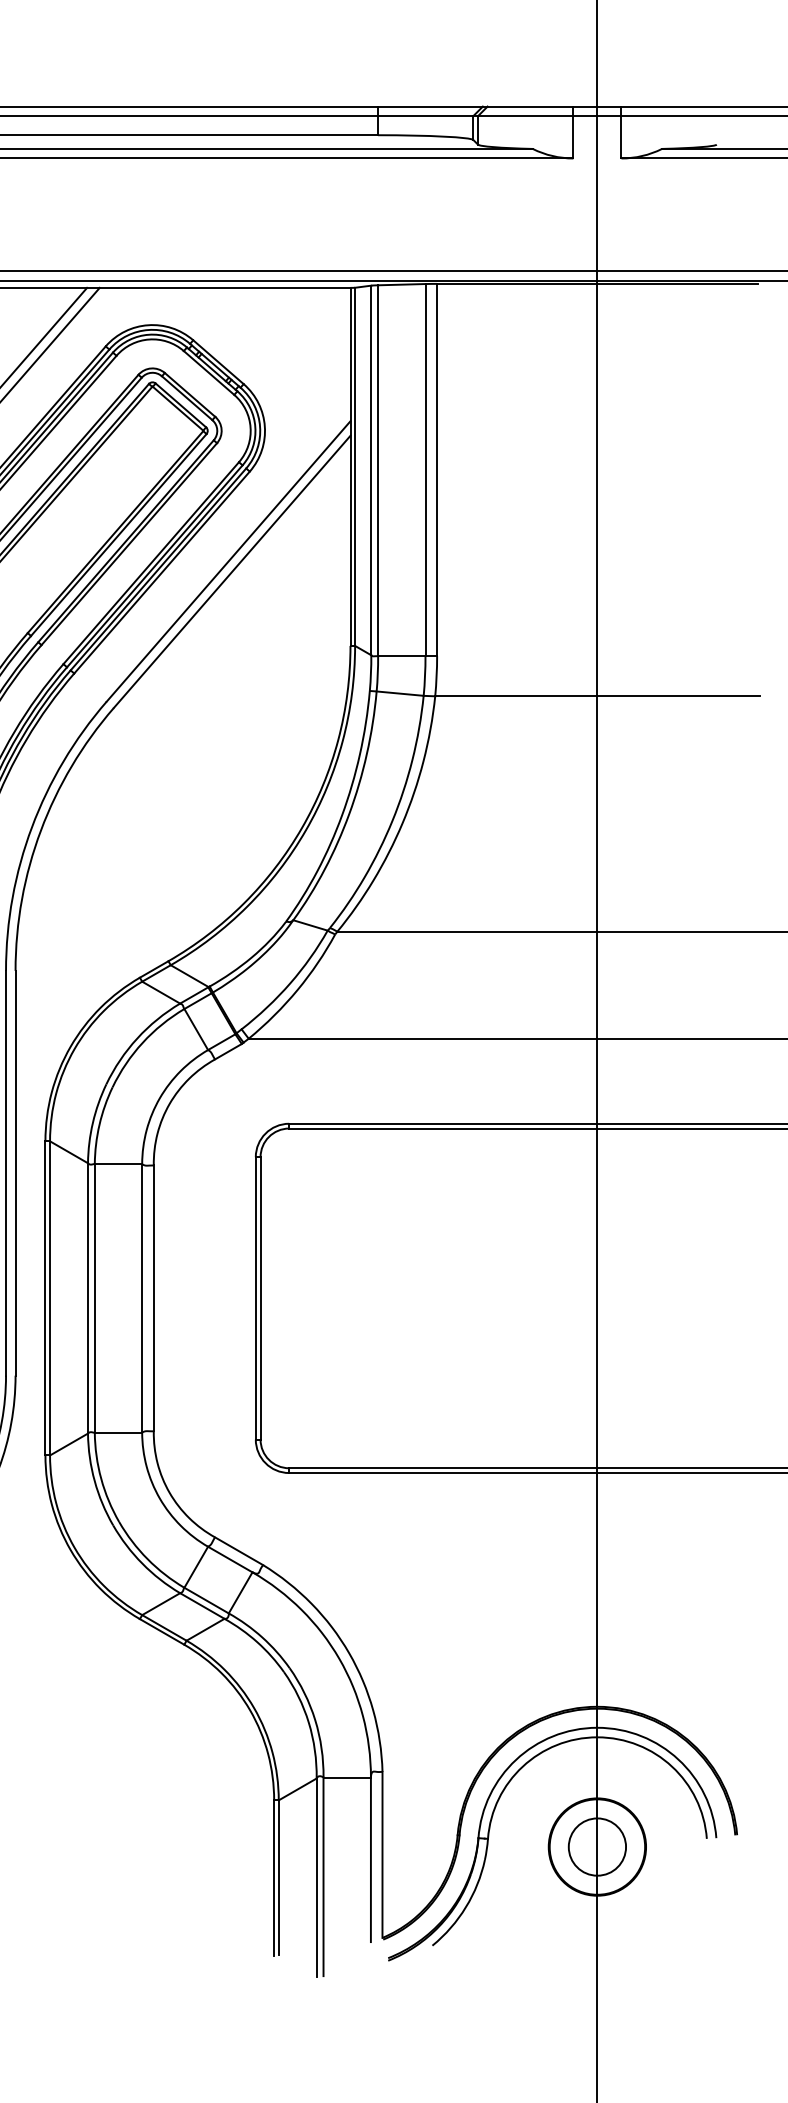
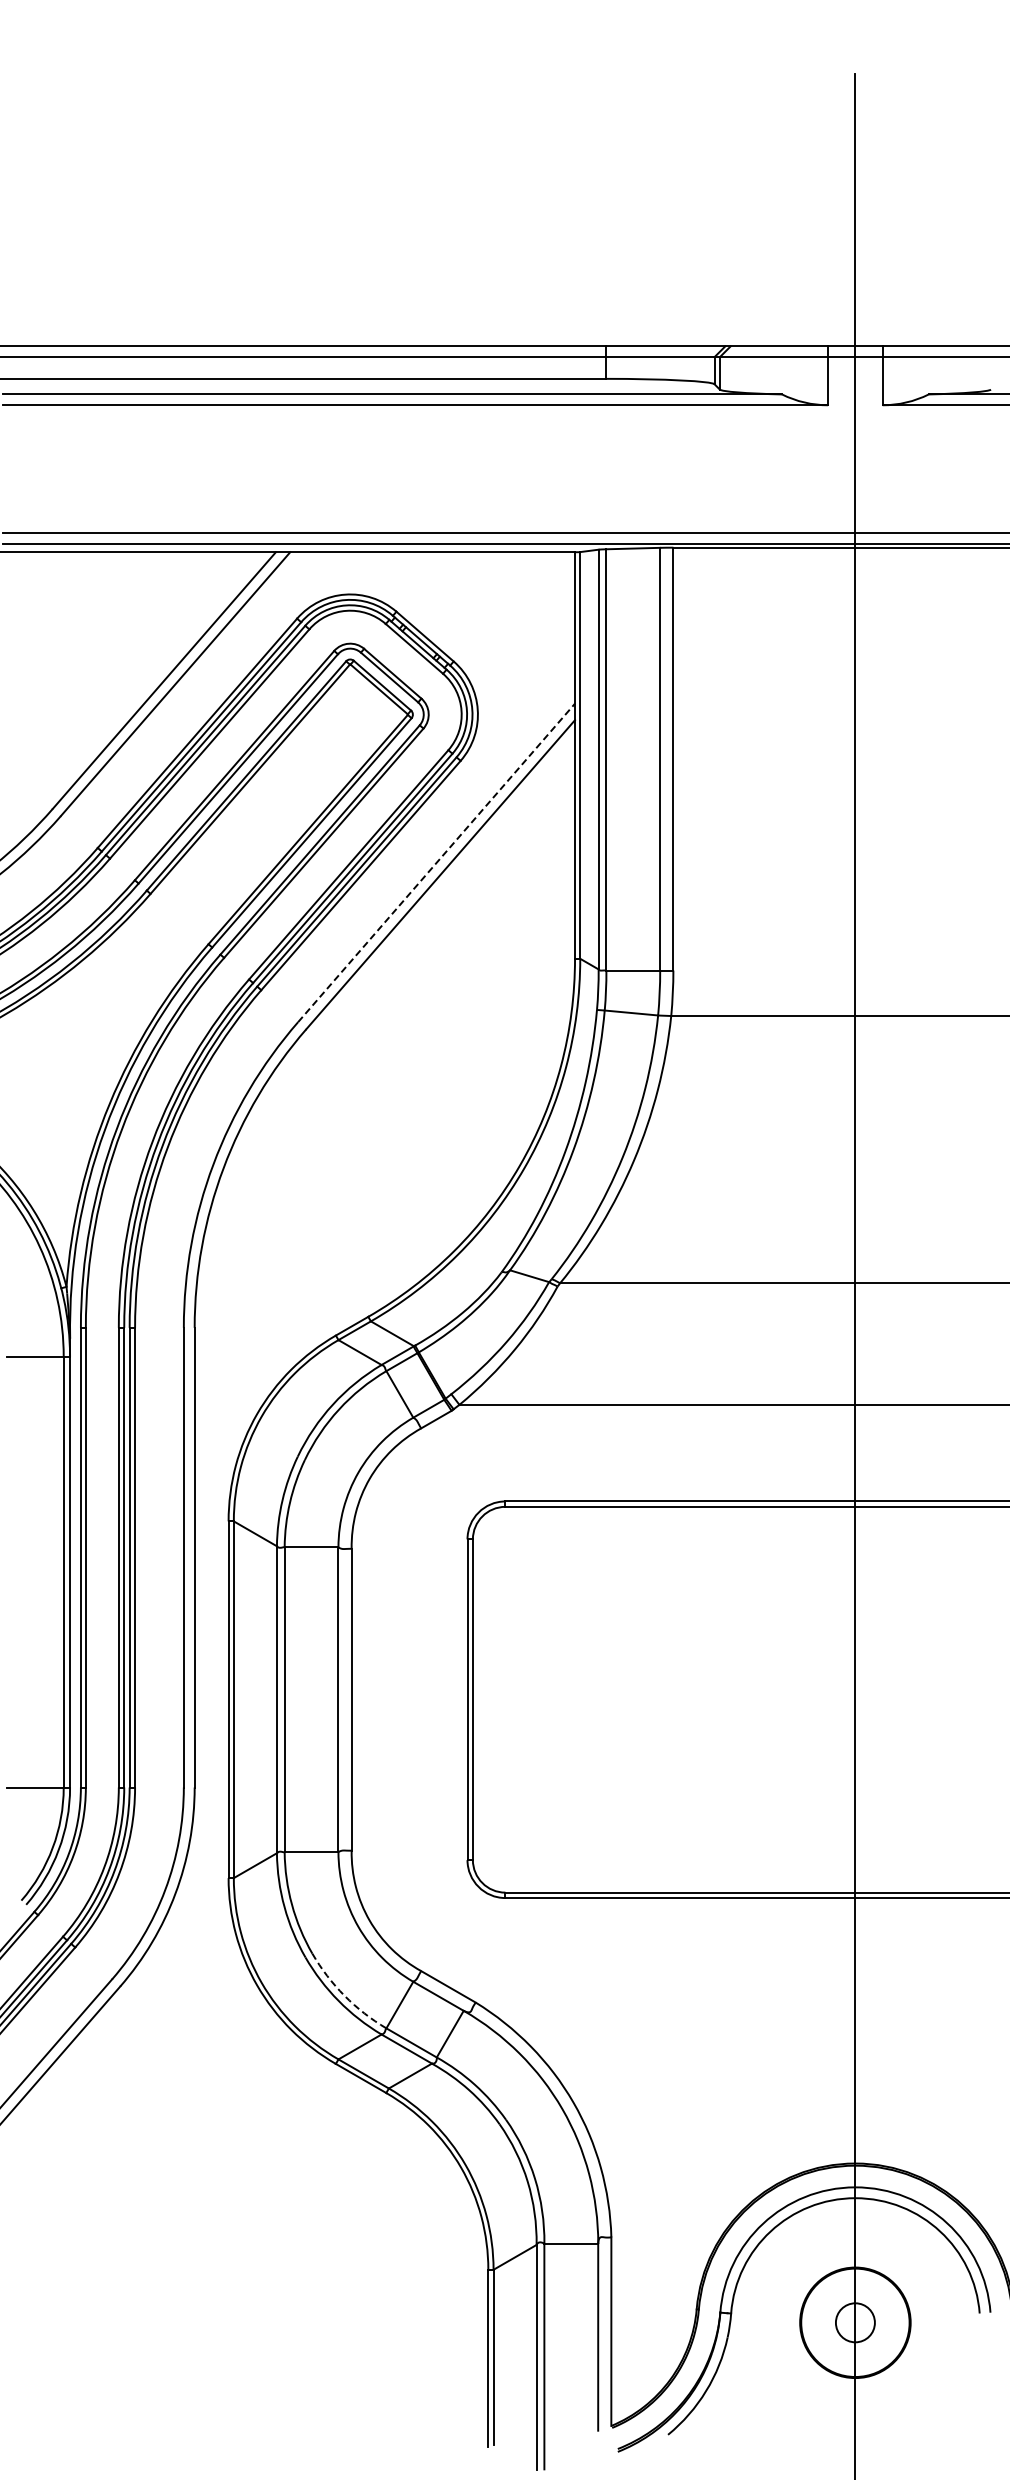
line: (228, 561) -> (436, 862), solid -> dashed
arc: (147, 1558) -> (344, 1995), solid -> dashed
circle: (596, 1846) -> (854, 2322), size x0.6

